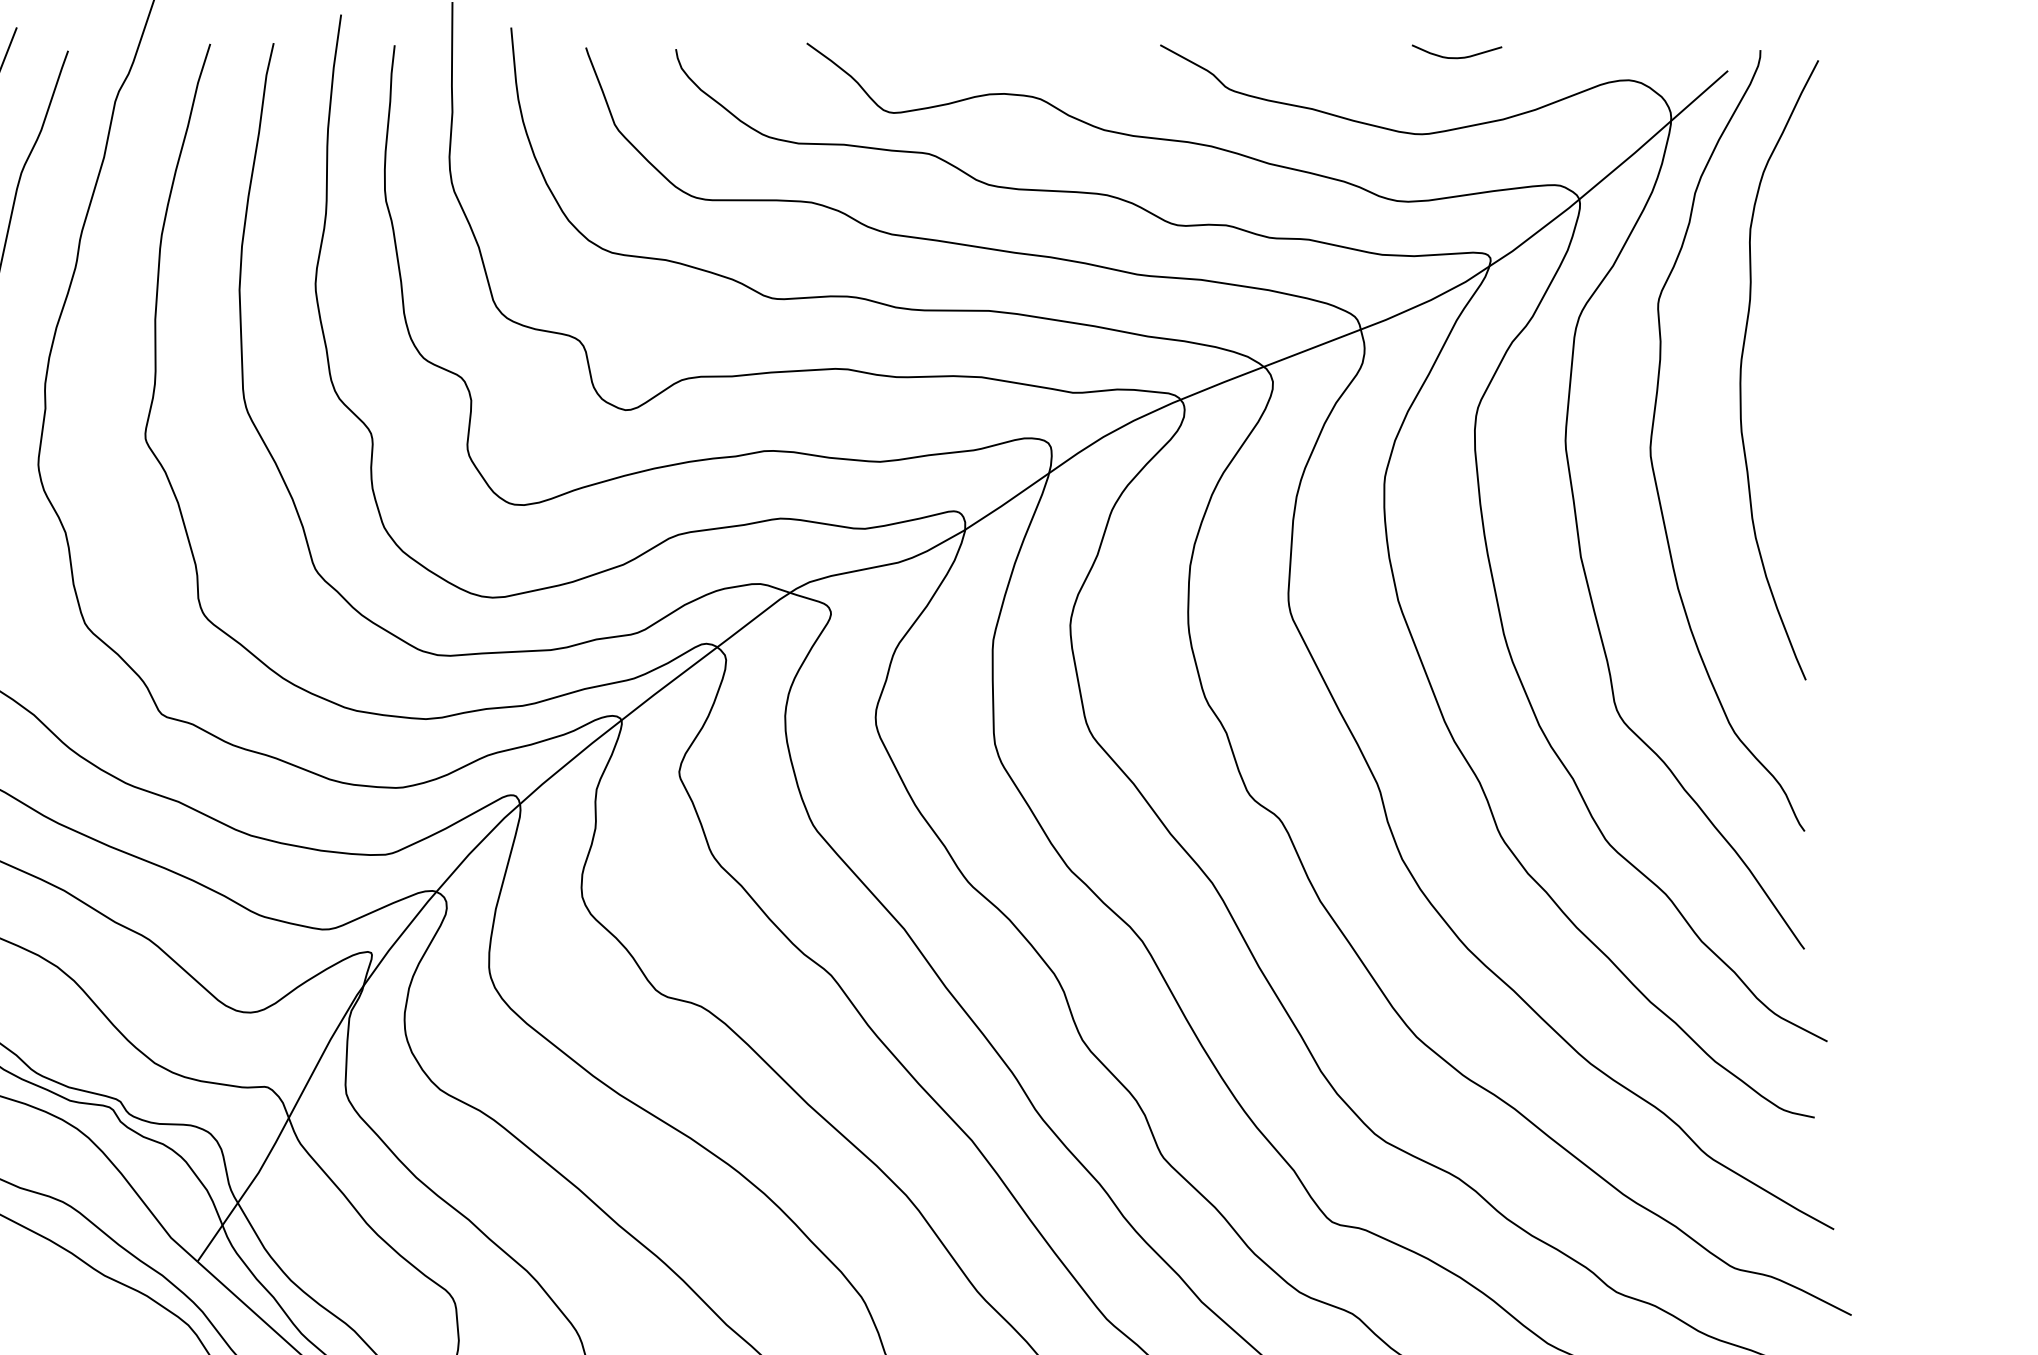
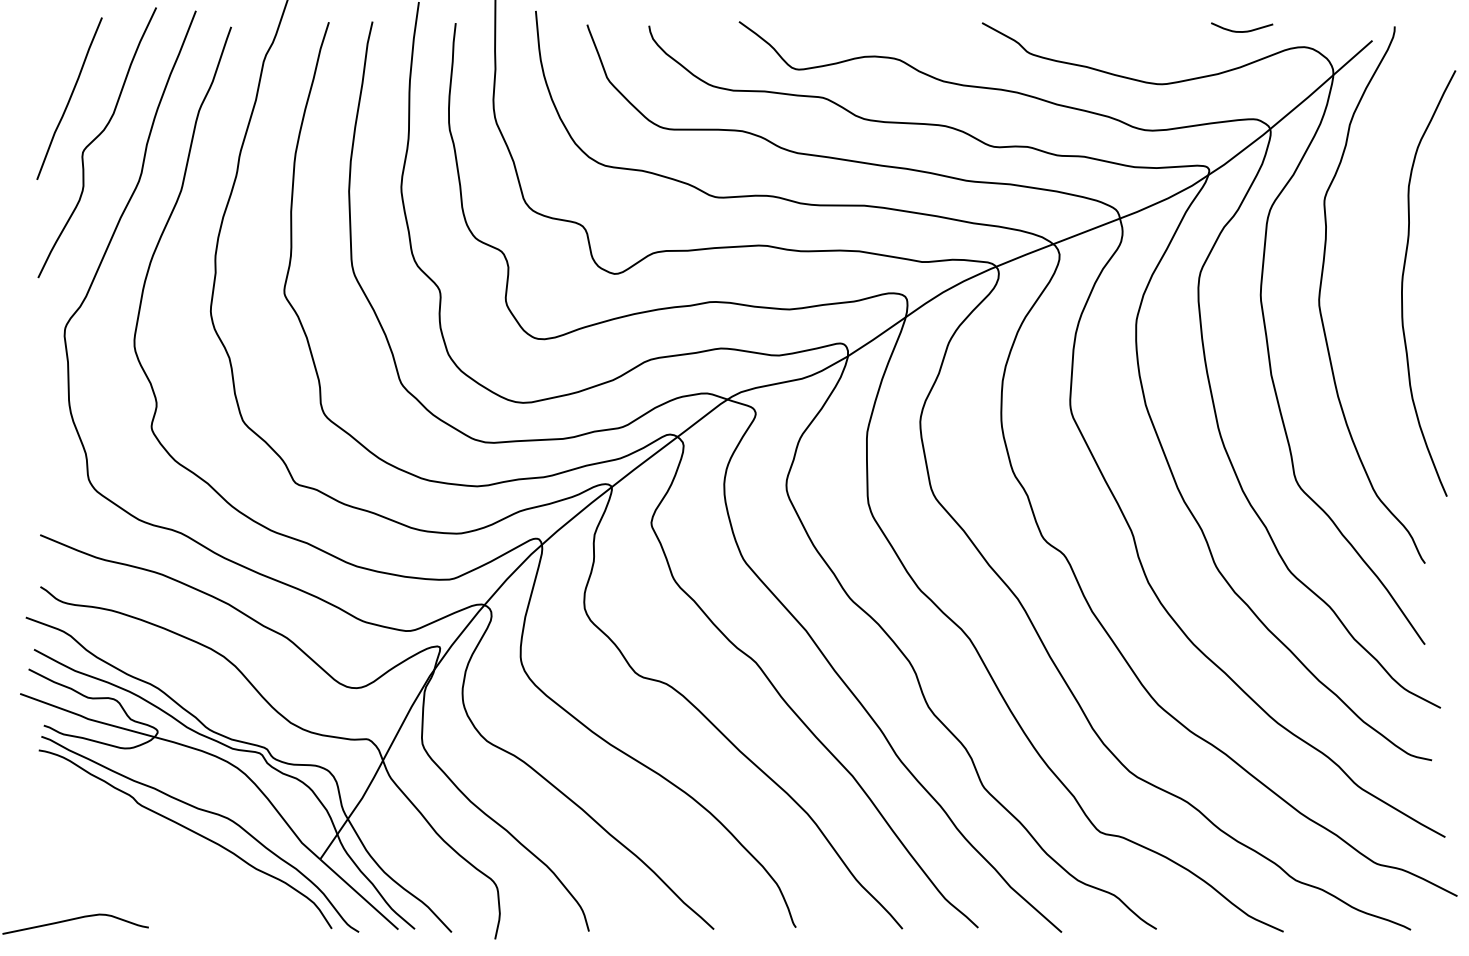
curve: (1460, 56) -> (1244, 30), moved
curve: (1742, 370) -> (1403, 283), moved

